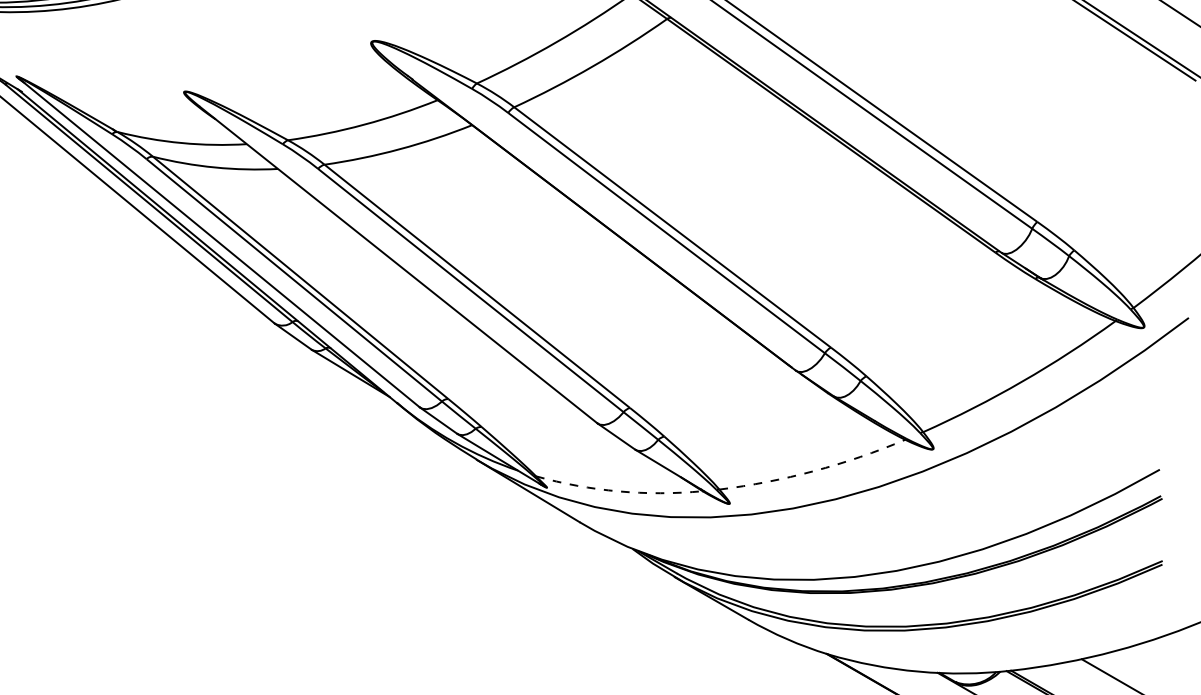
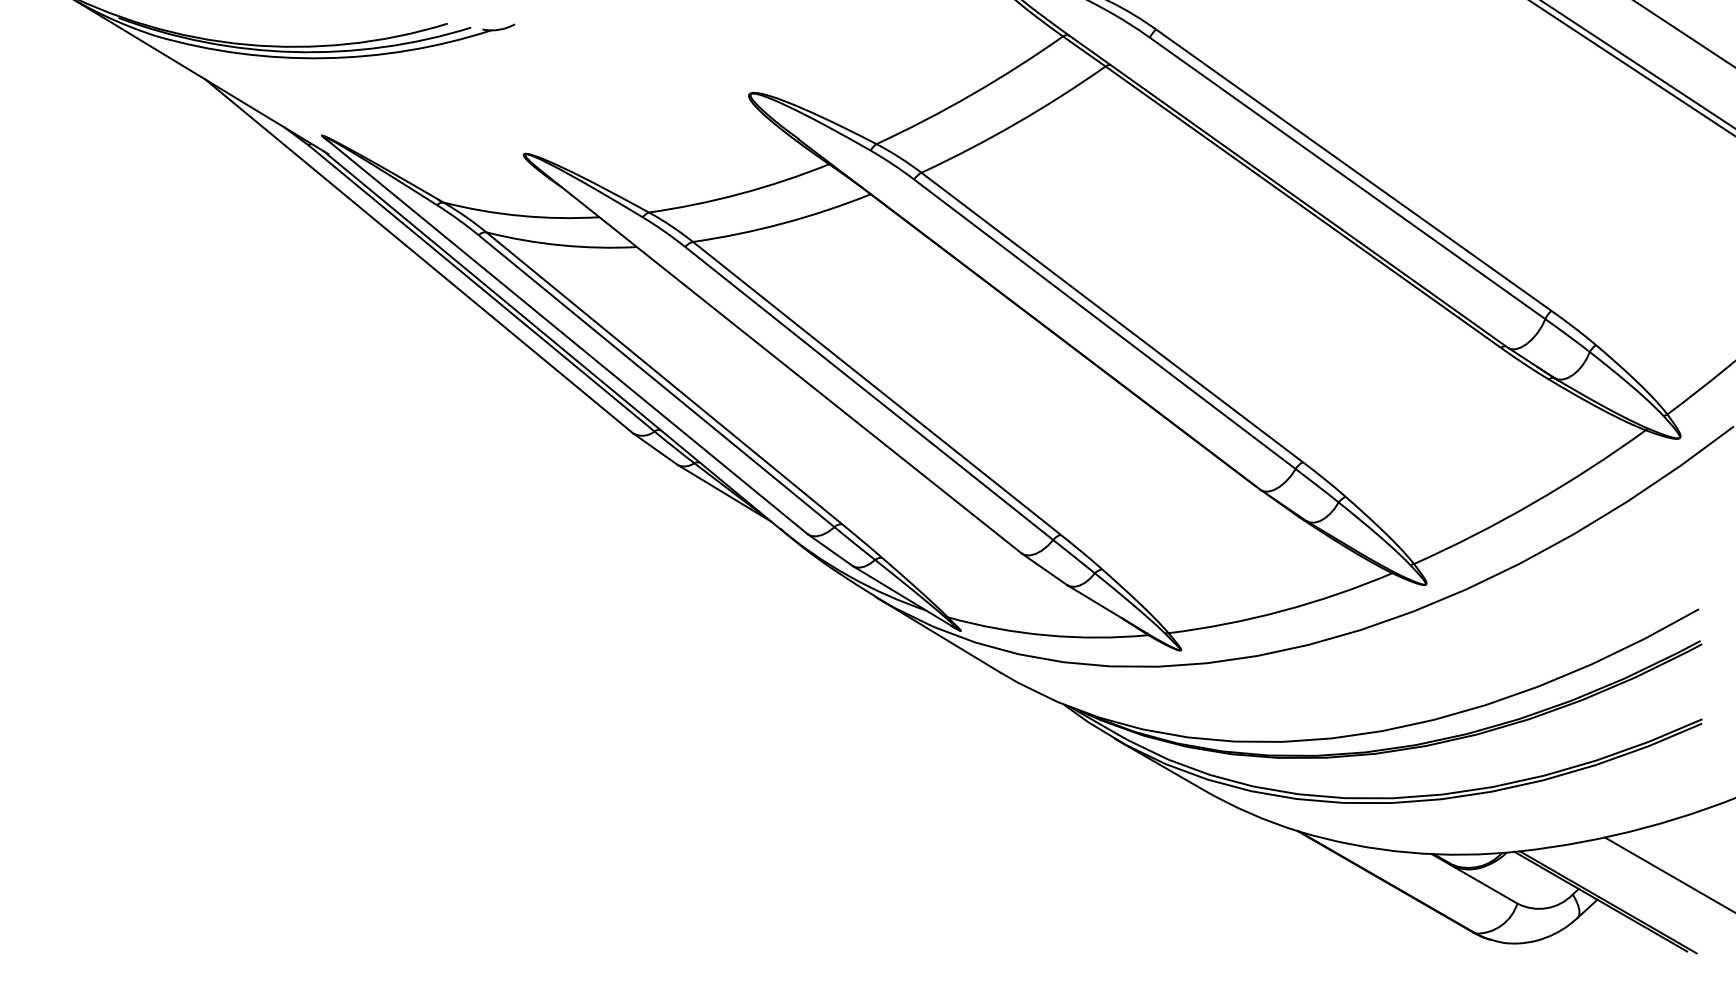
arc: (814, 470) -> (1282, 610), dashed -> solid
arc: (618, 491) -> (1047, 635), dashed -> solid

